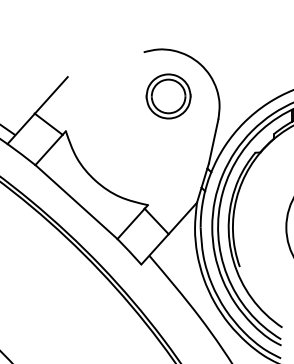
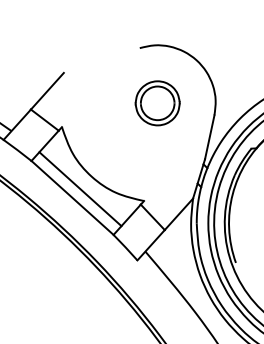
part: (168, 96) -> (157, 103), moved
line: (84, 193) -> (80, 189), added

